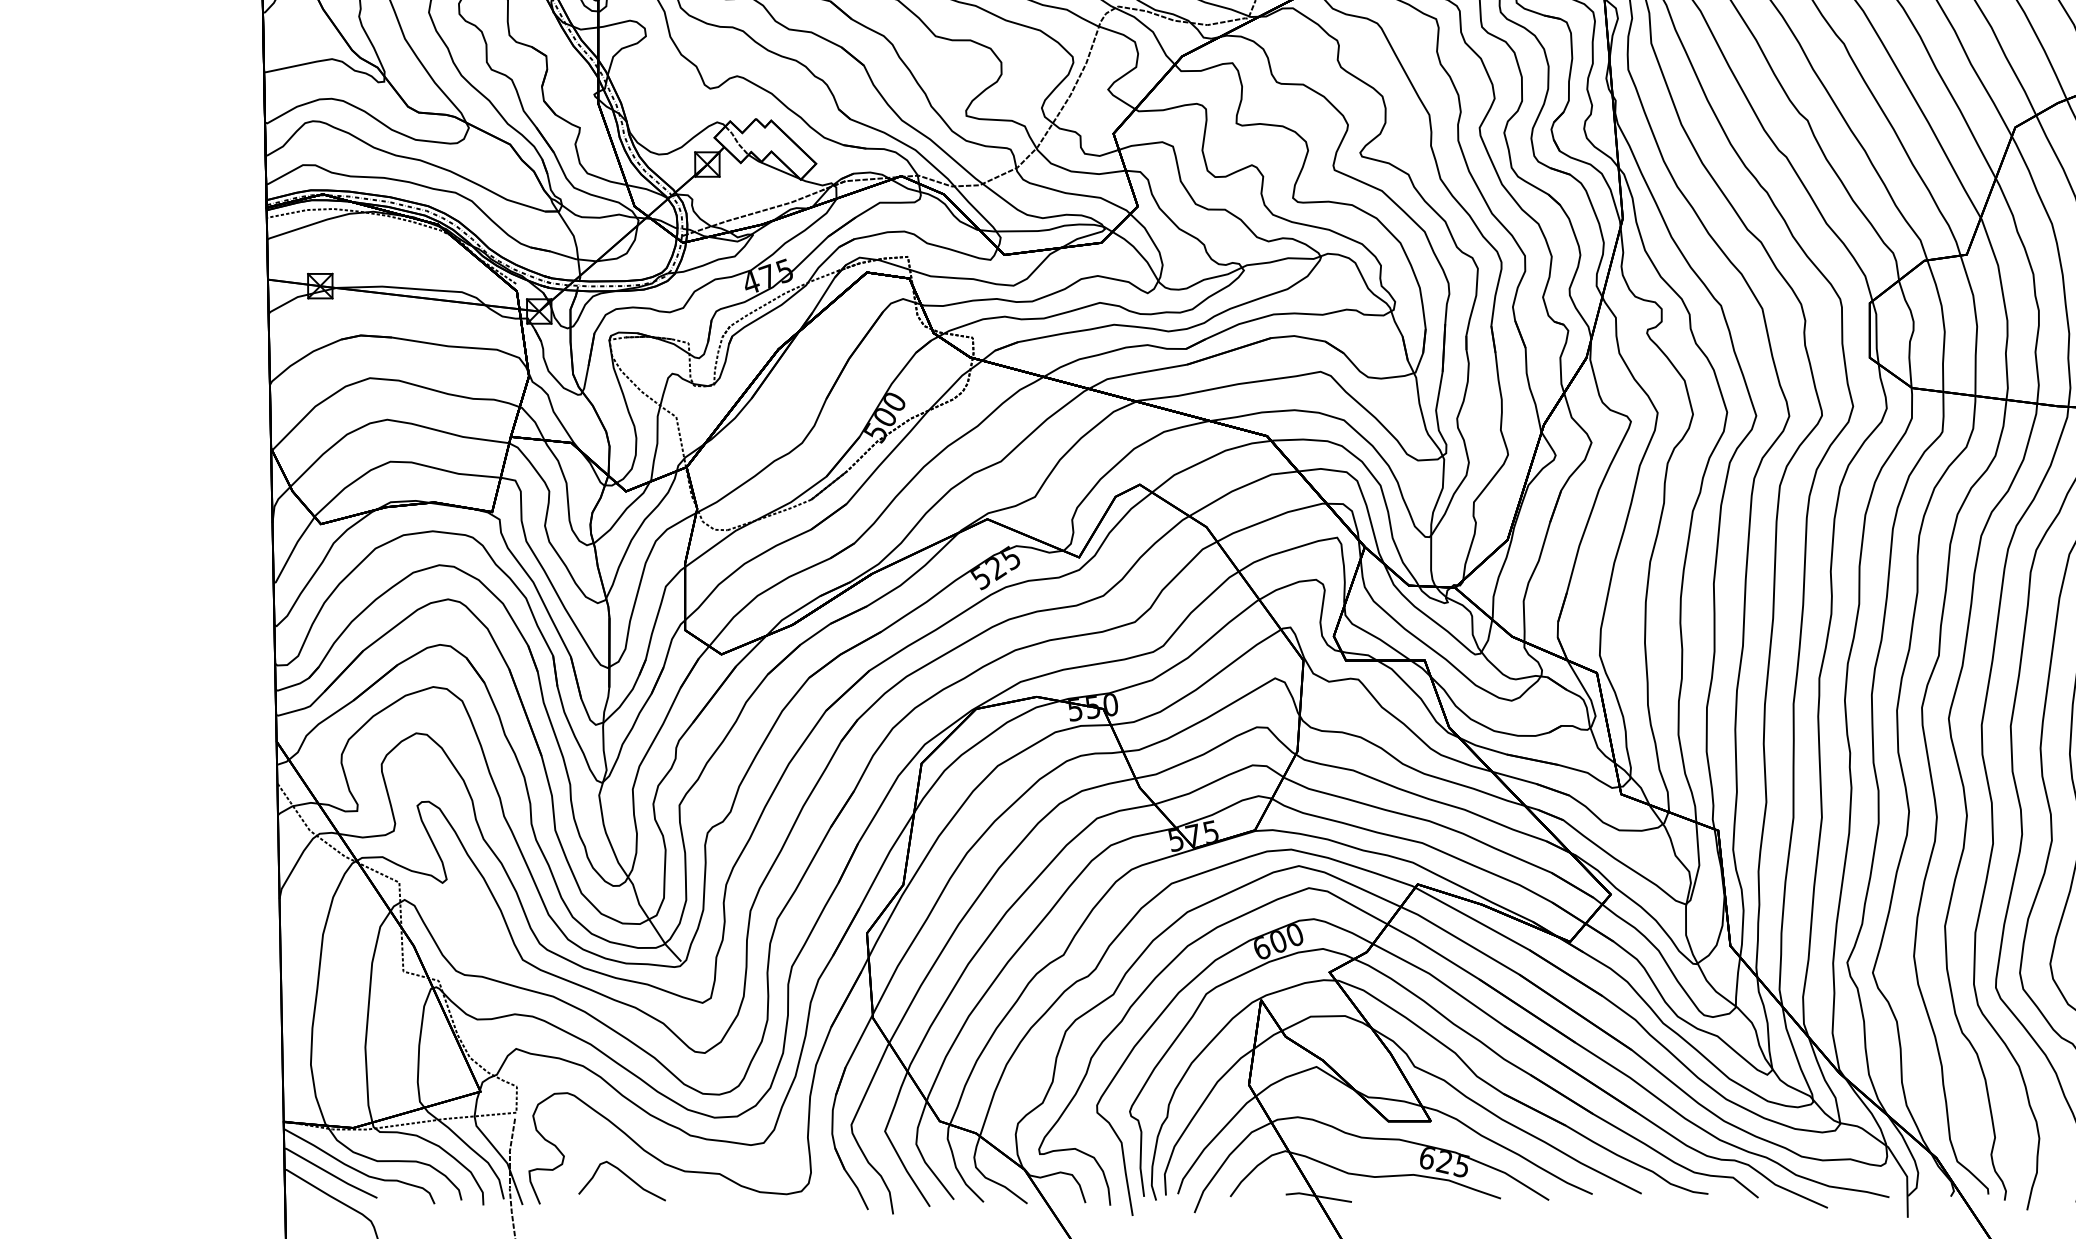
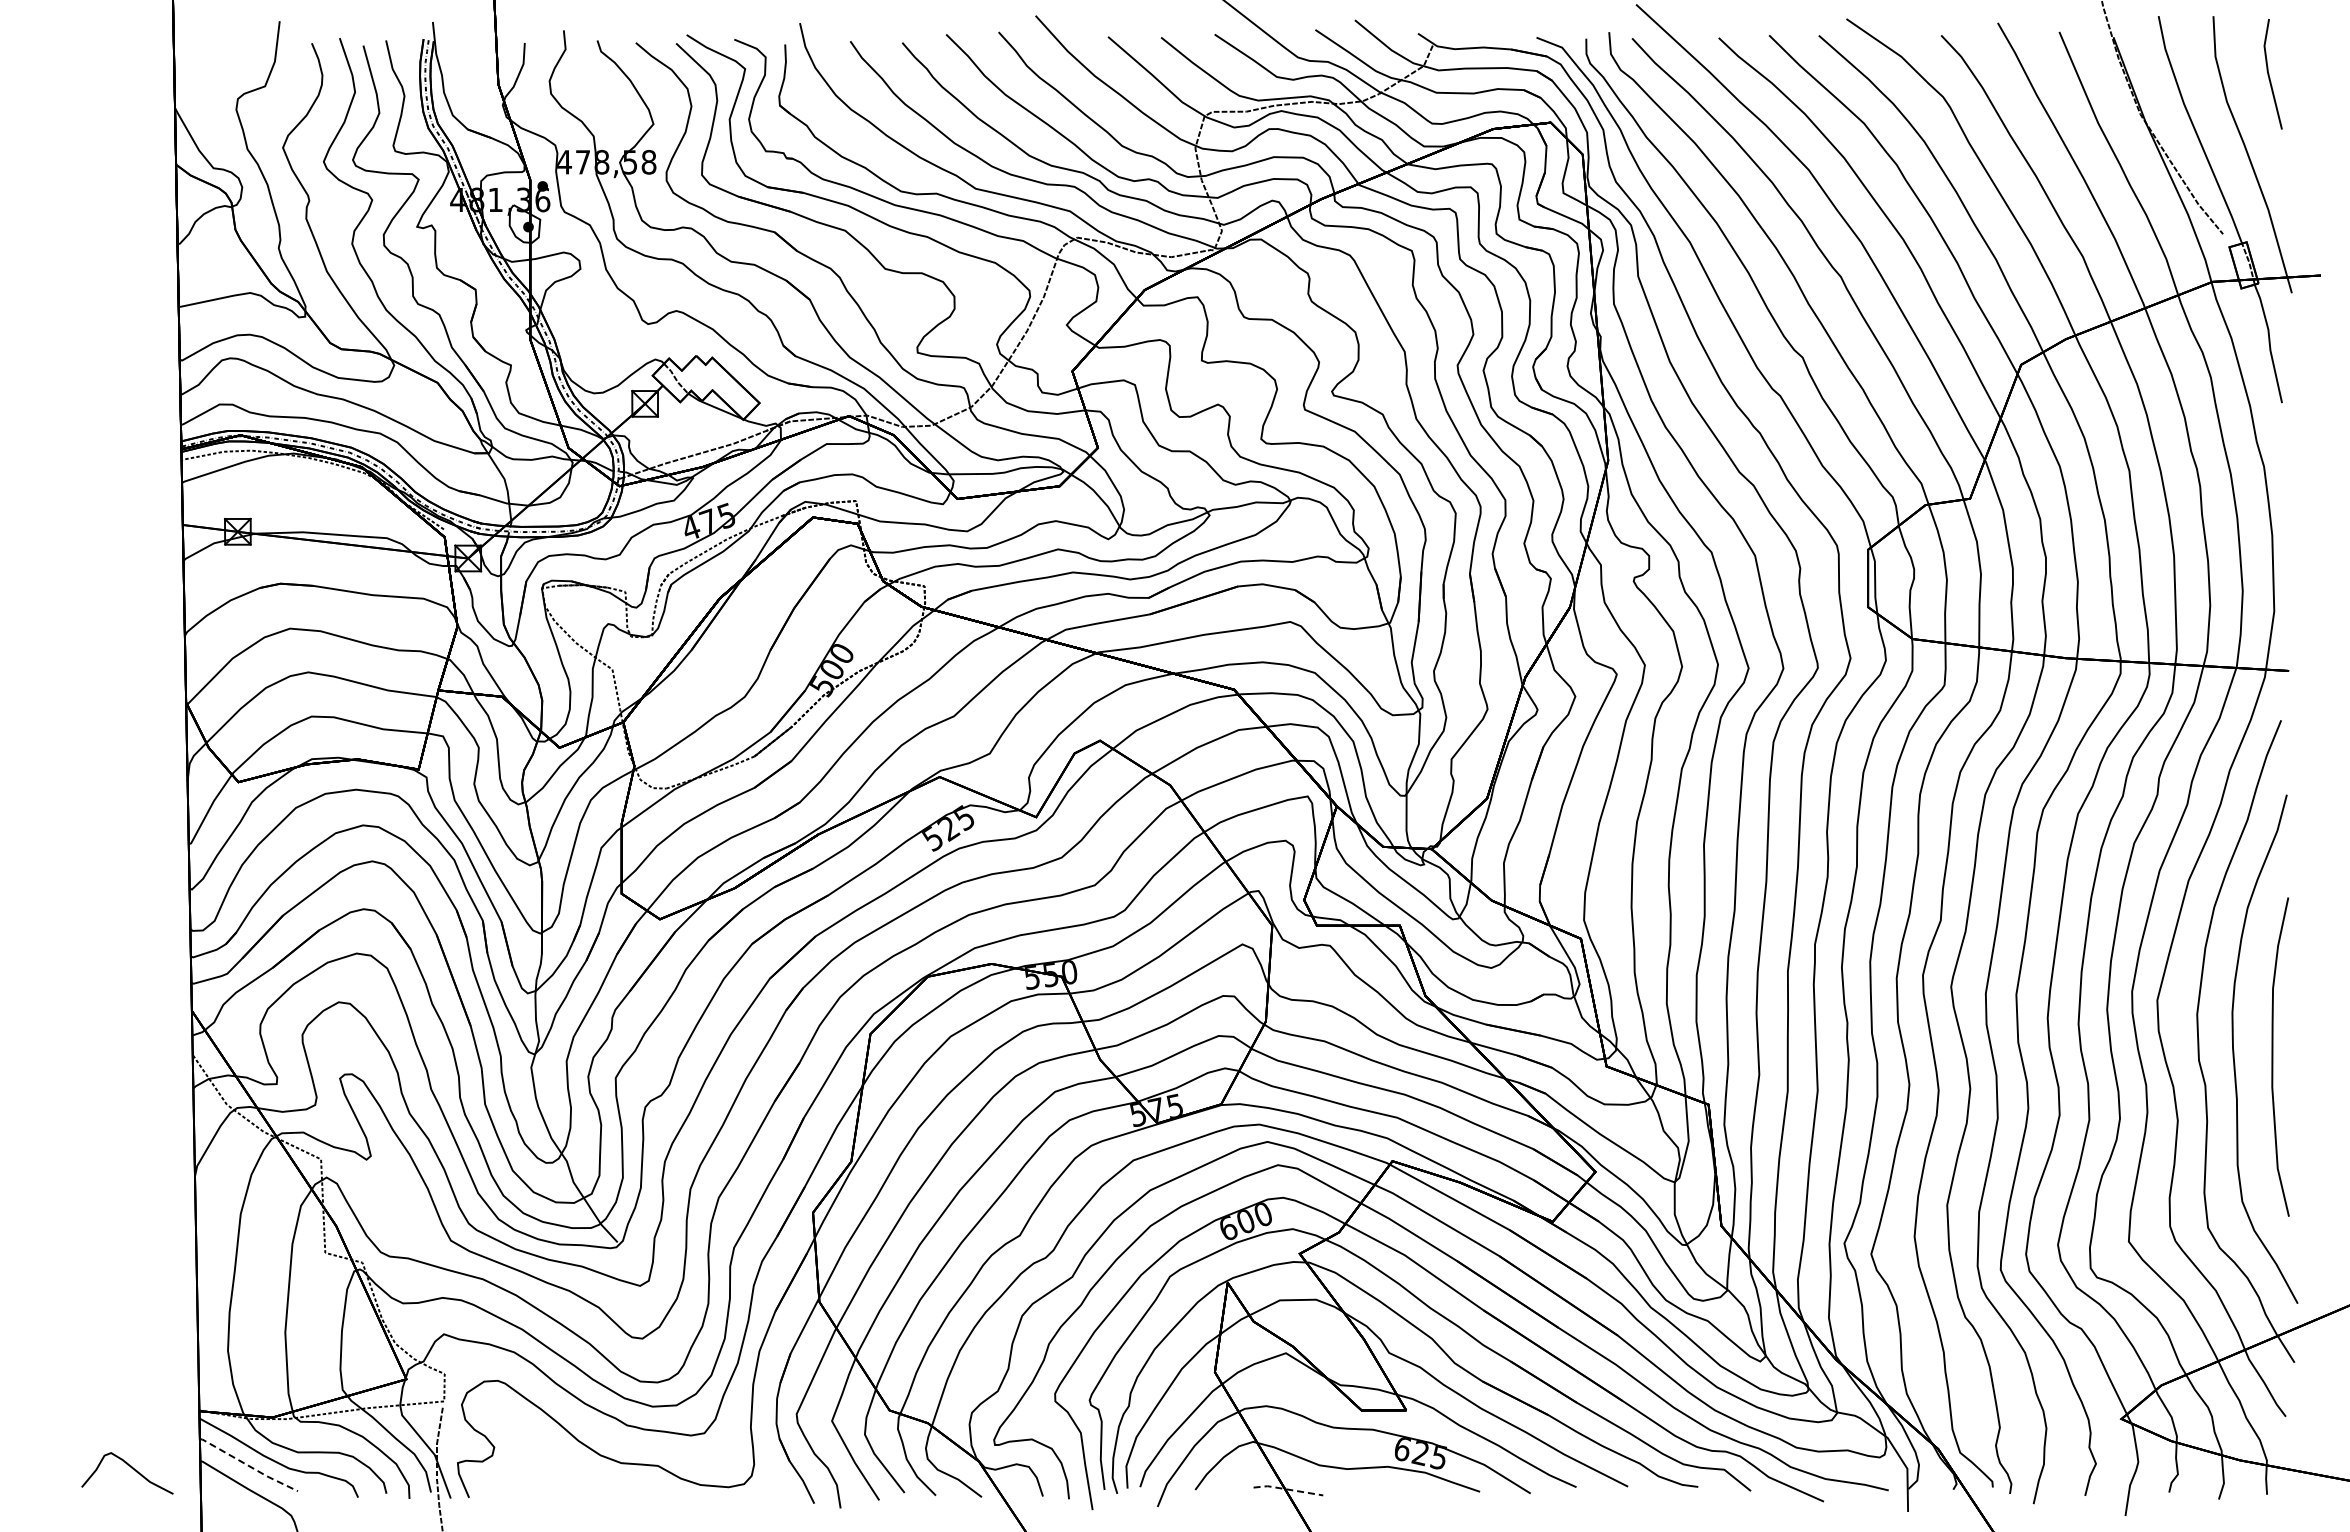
line: (330, 1174) -> (248, 1466), solid -> dashed
curve: (626, 1176) -> (131, 1468), moved
line: (1318, 1196) -> (1288, 1489), solid -> dashed

